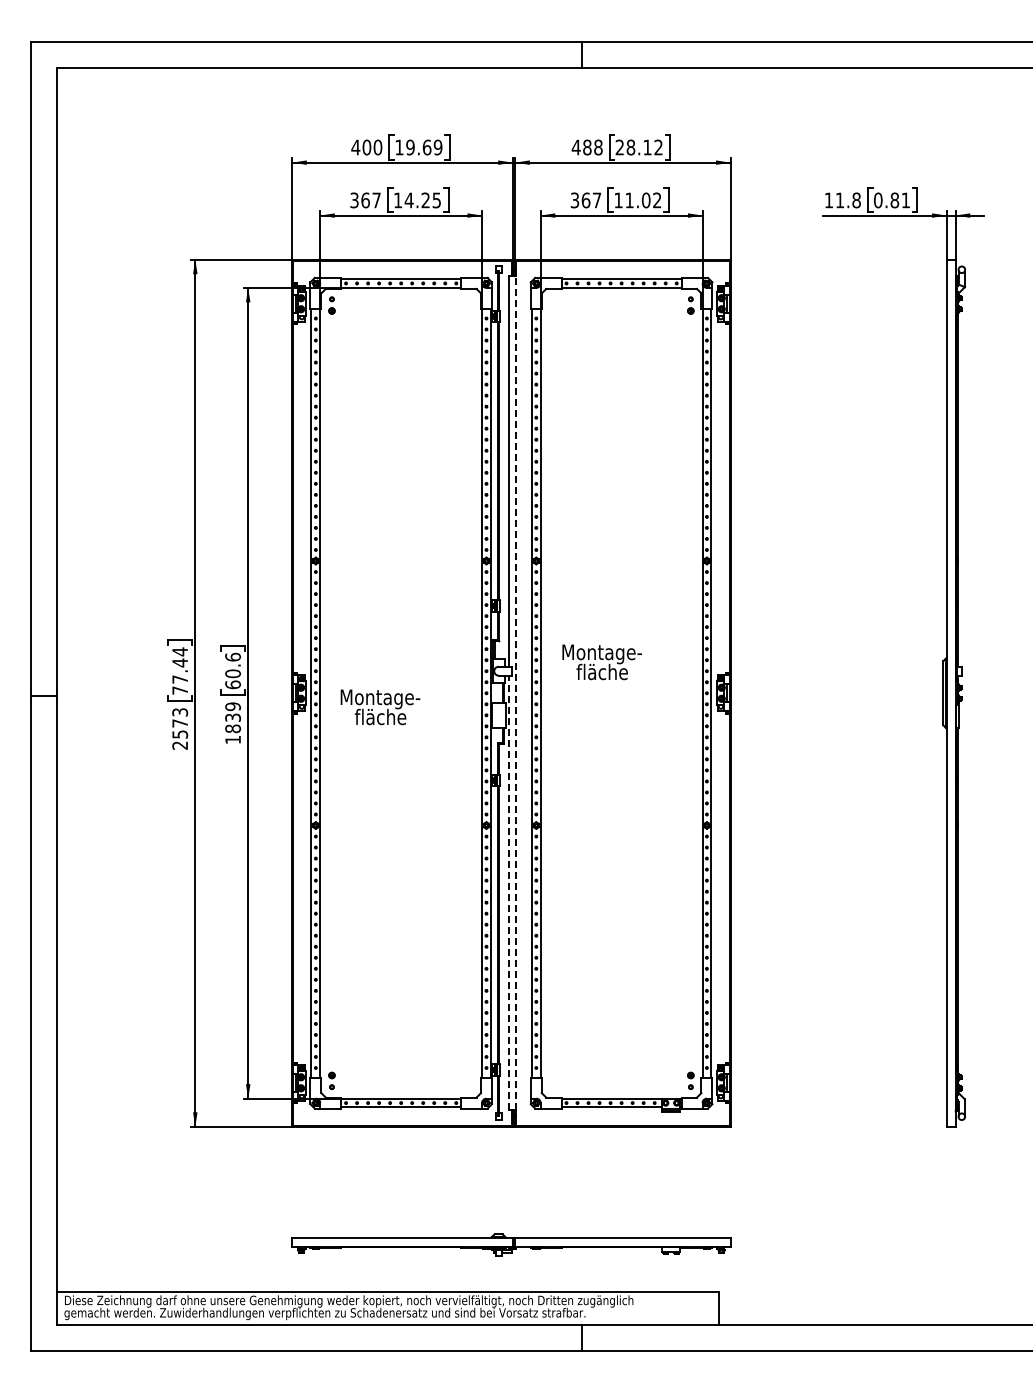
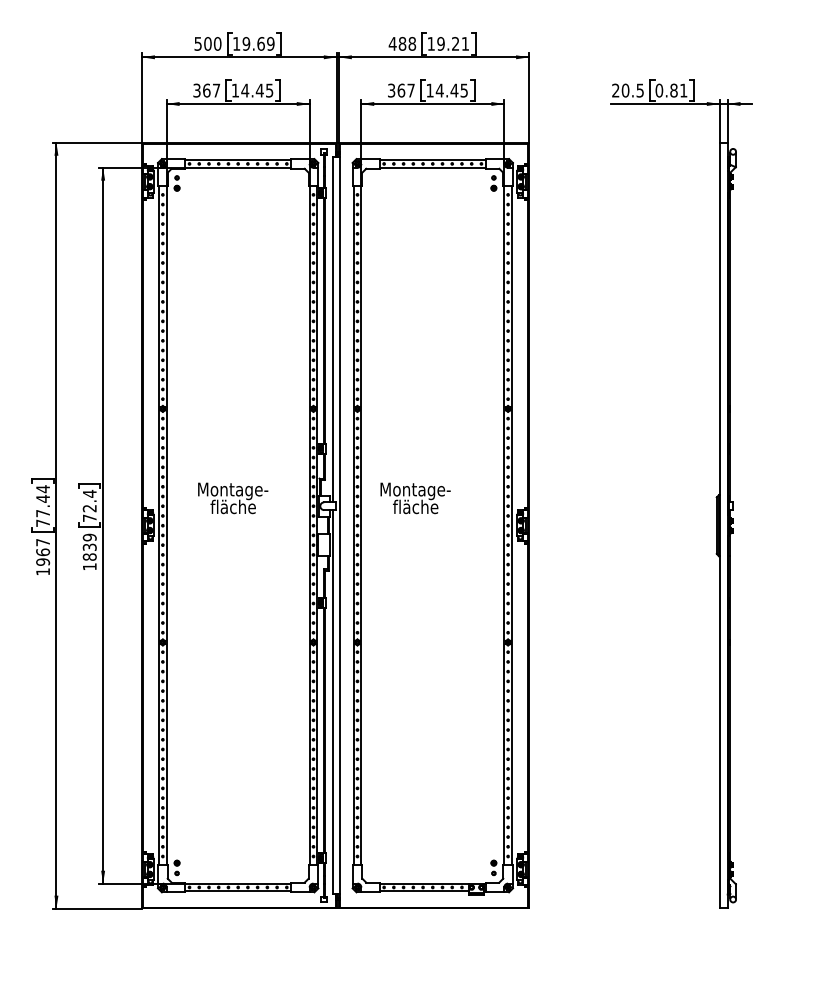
text: (355, 147) -> (197, 43), 400 -> 500
text: (638, 147) -> (447, 43), 28.12 -> 19.21
text: (425, 200) -> (259, 90), 14.25 -> 14.45
text: (643, 200) -> (452, 90), 11.02 -> 14.45
text: (842, 200) -> (627, 90), 11.8 -> 20.5
text: (232, 670) -> (89, 505), 60.6 -> 72.4
line: (516, 692) -> (339, 525), dashed -> solid
text: (380, 707) -> (233, 498), moved
text: (180, 728) -> (43, 556), 2573 -> 1967
line: (508, 892) -> (332, 701), dashed -> solid

